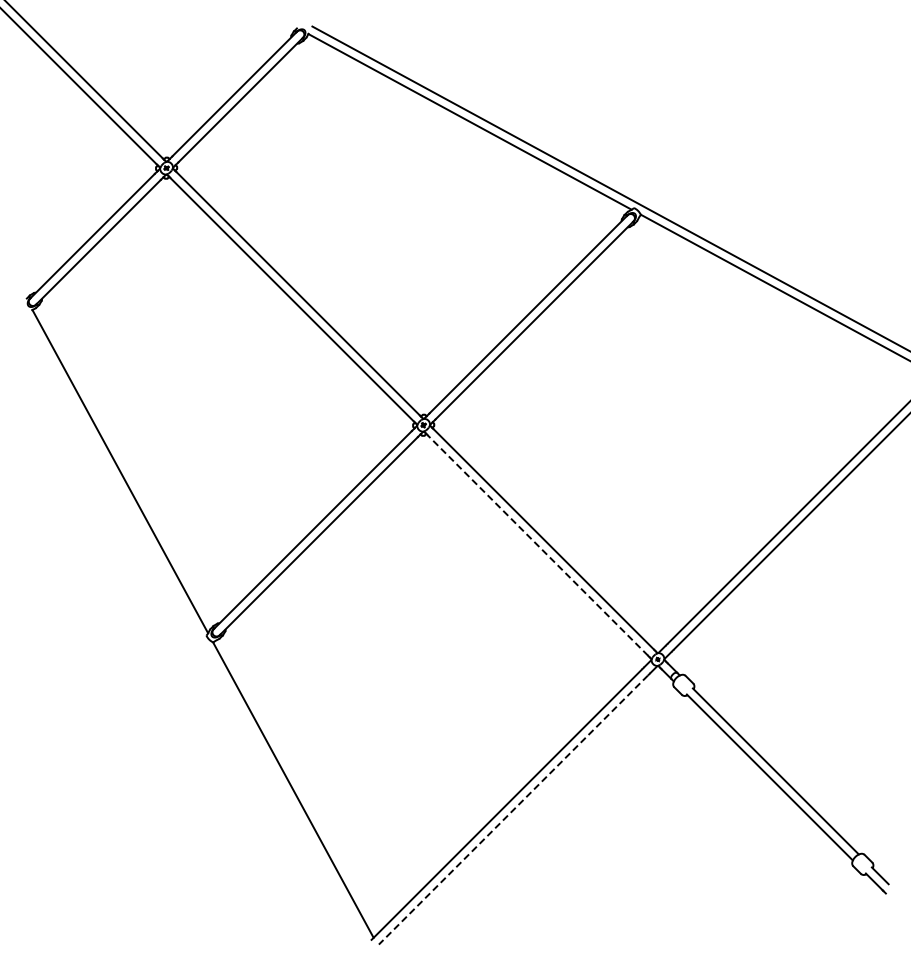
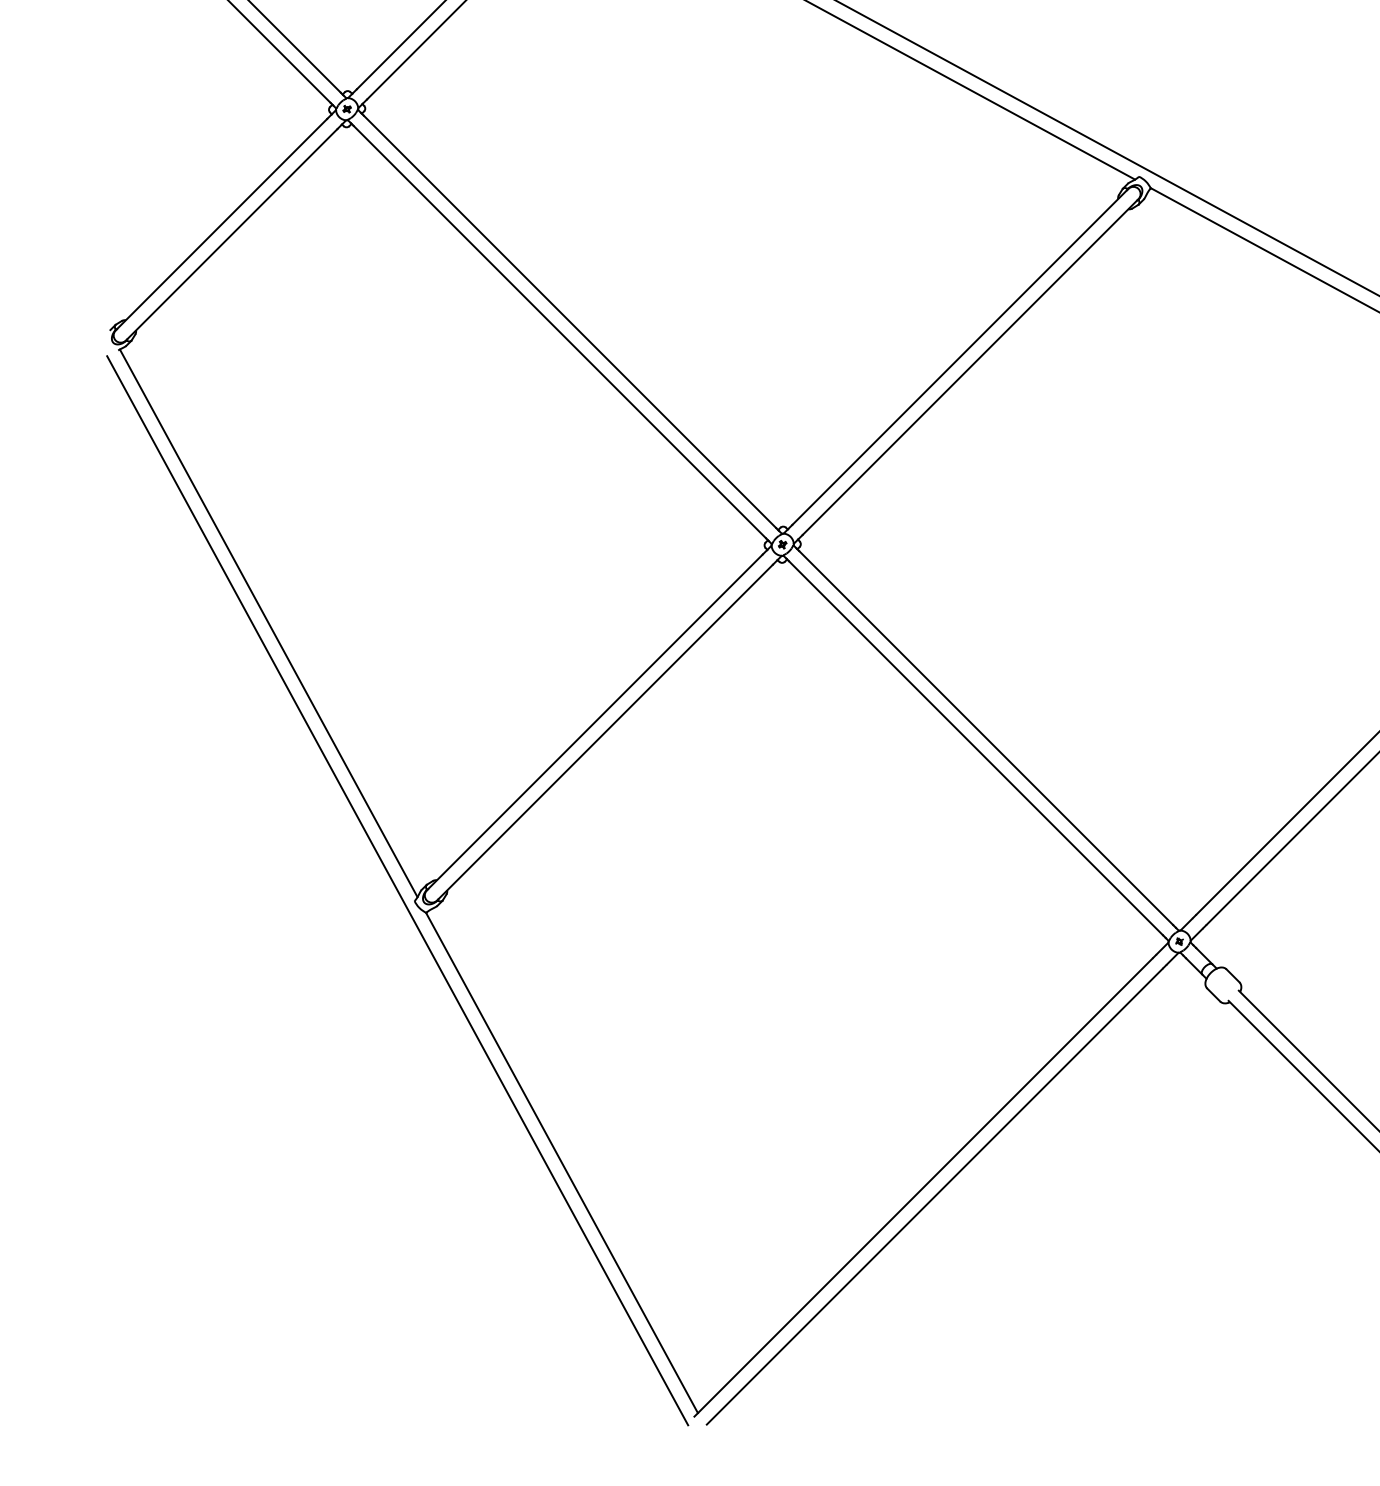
line: (537, 545) -> (975, 748), dashed -> solid
line: (195, 629) -> (396, 890), added
line: (513, 810) -> (934, 1197), dashed -> solid

